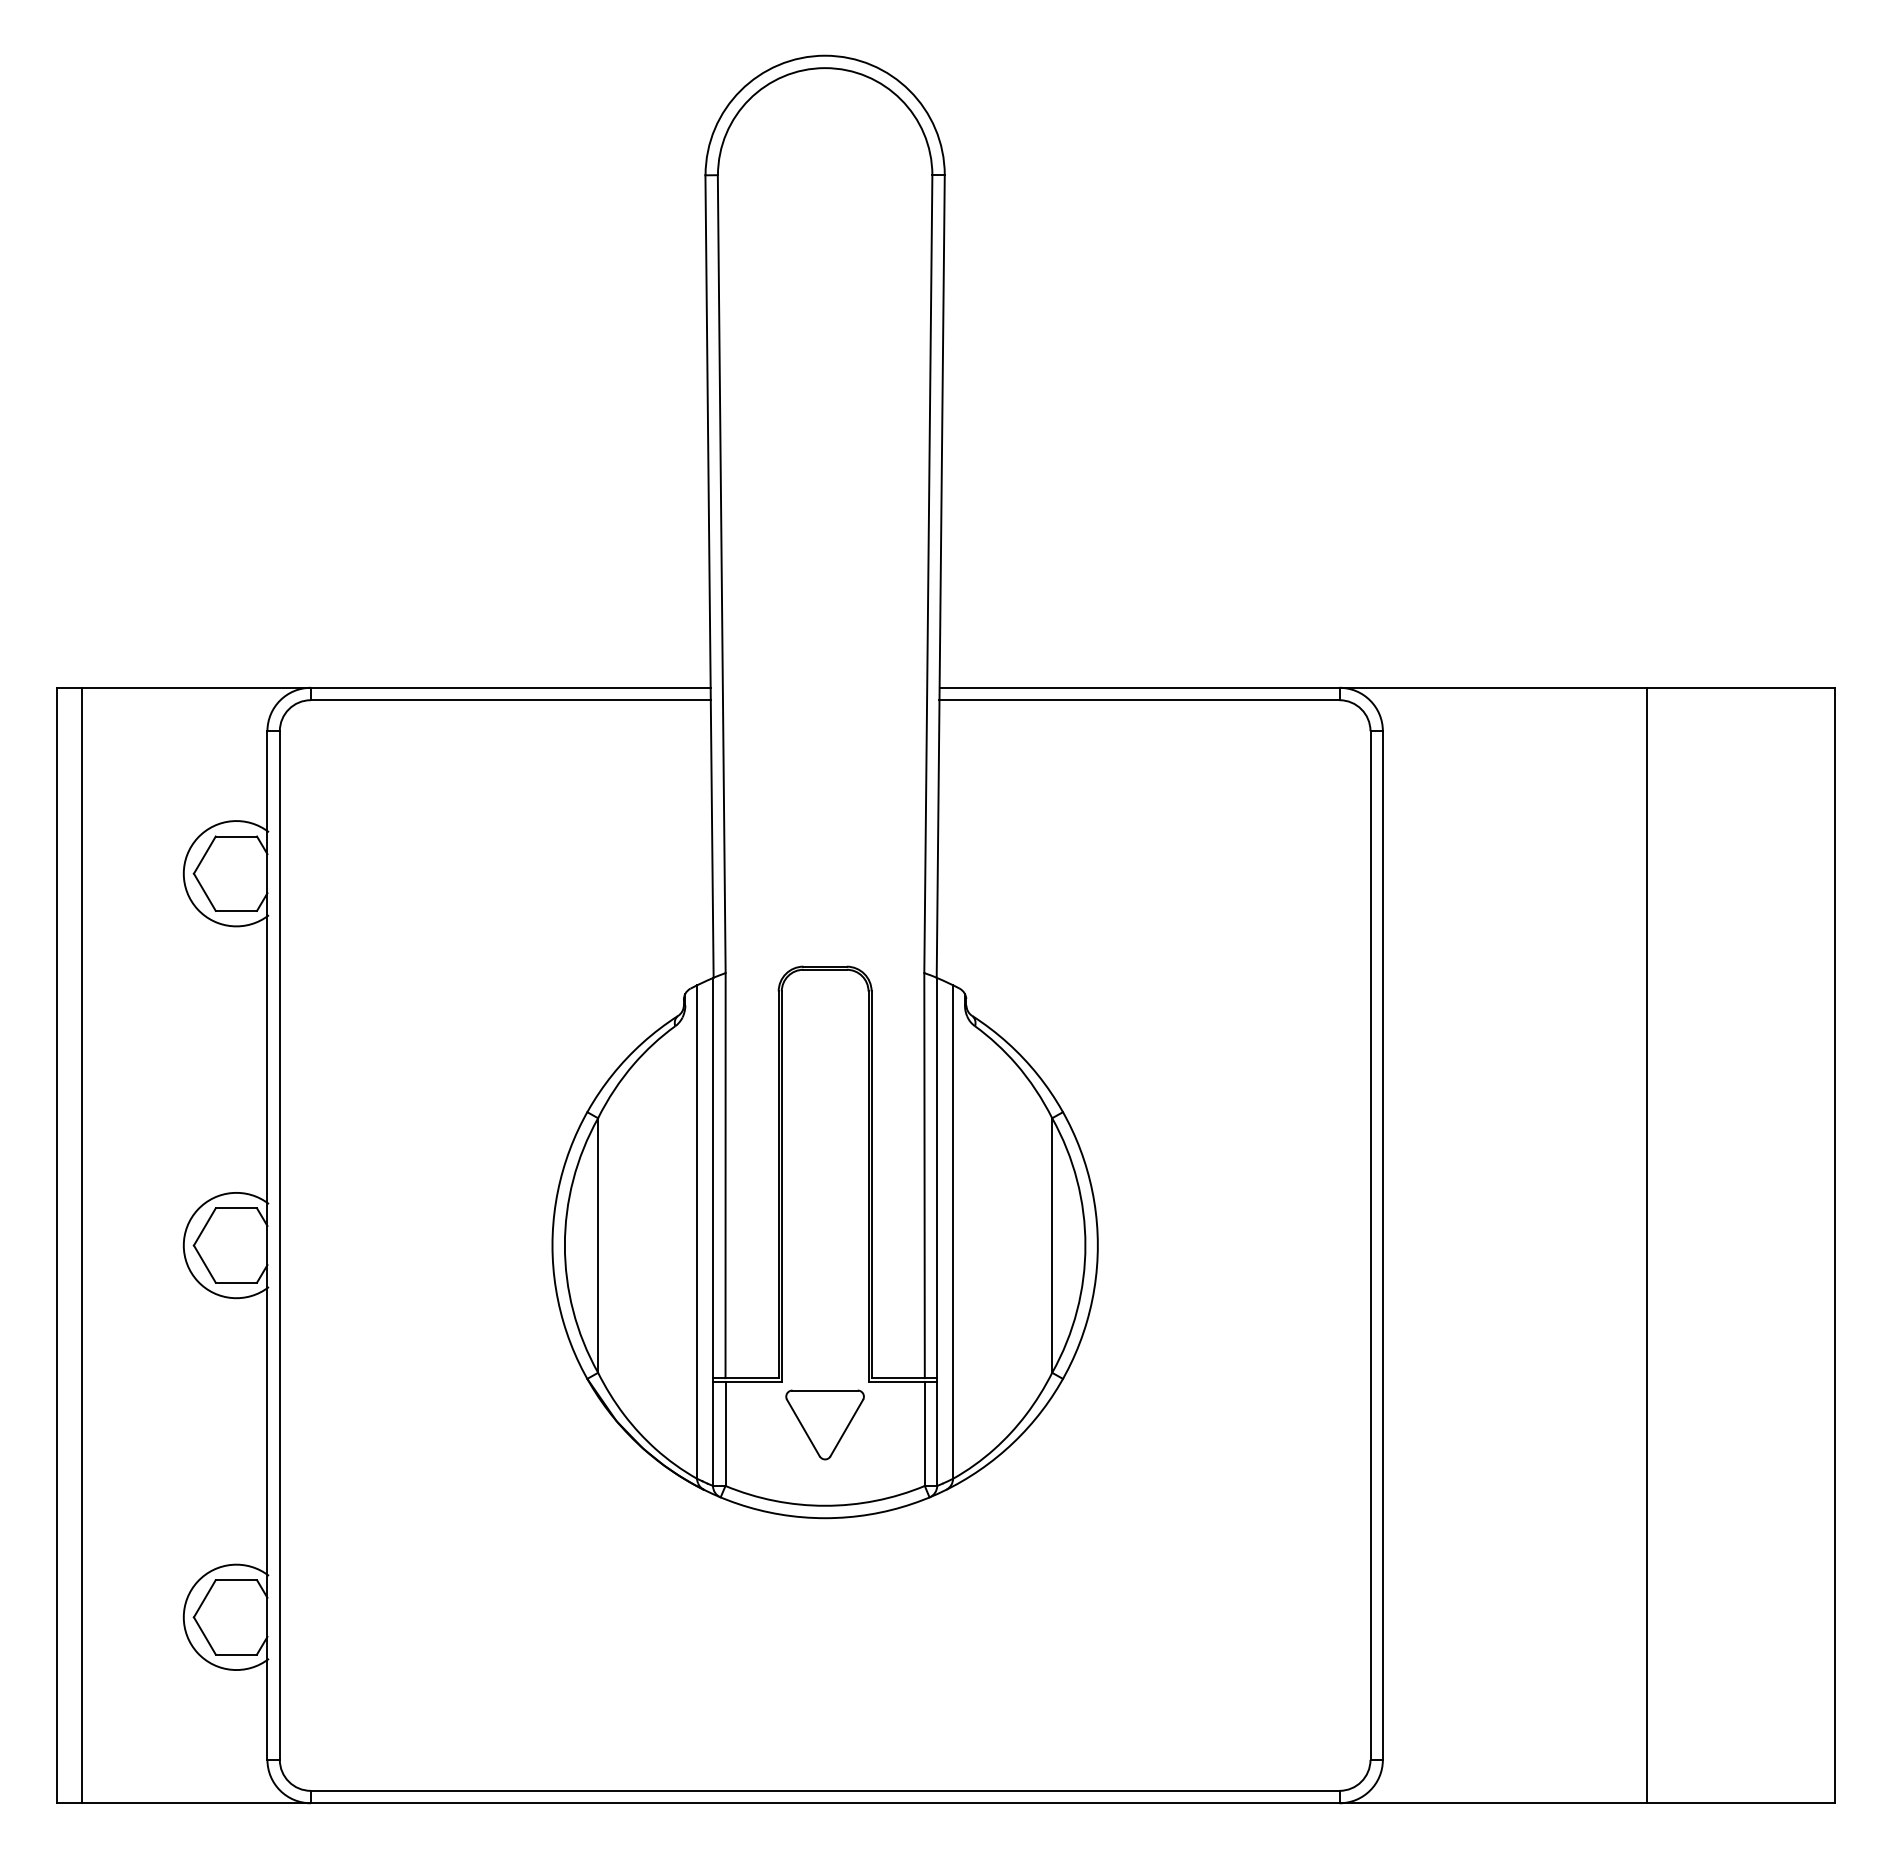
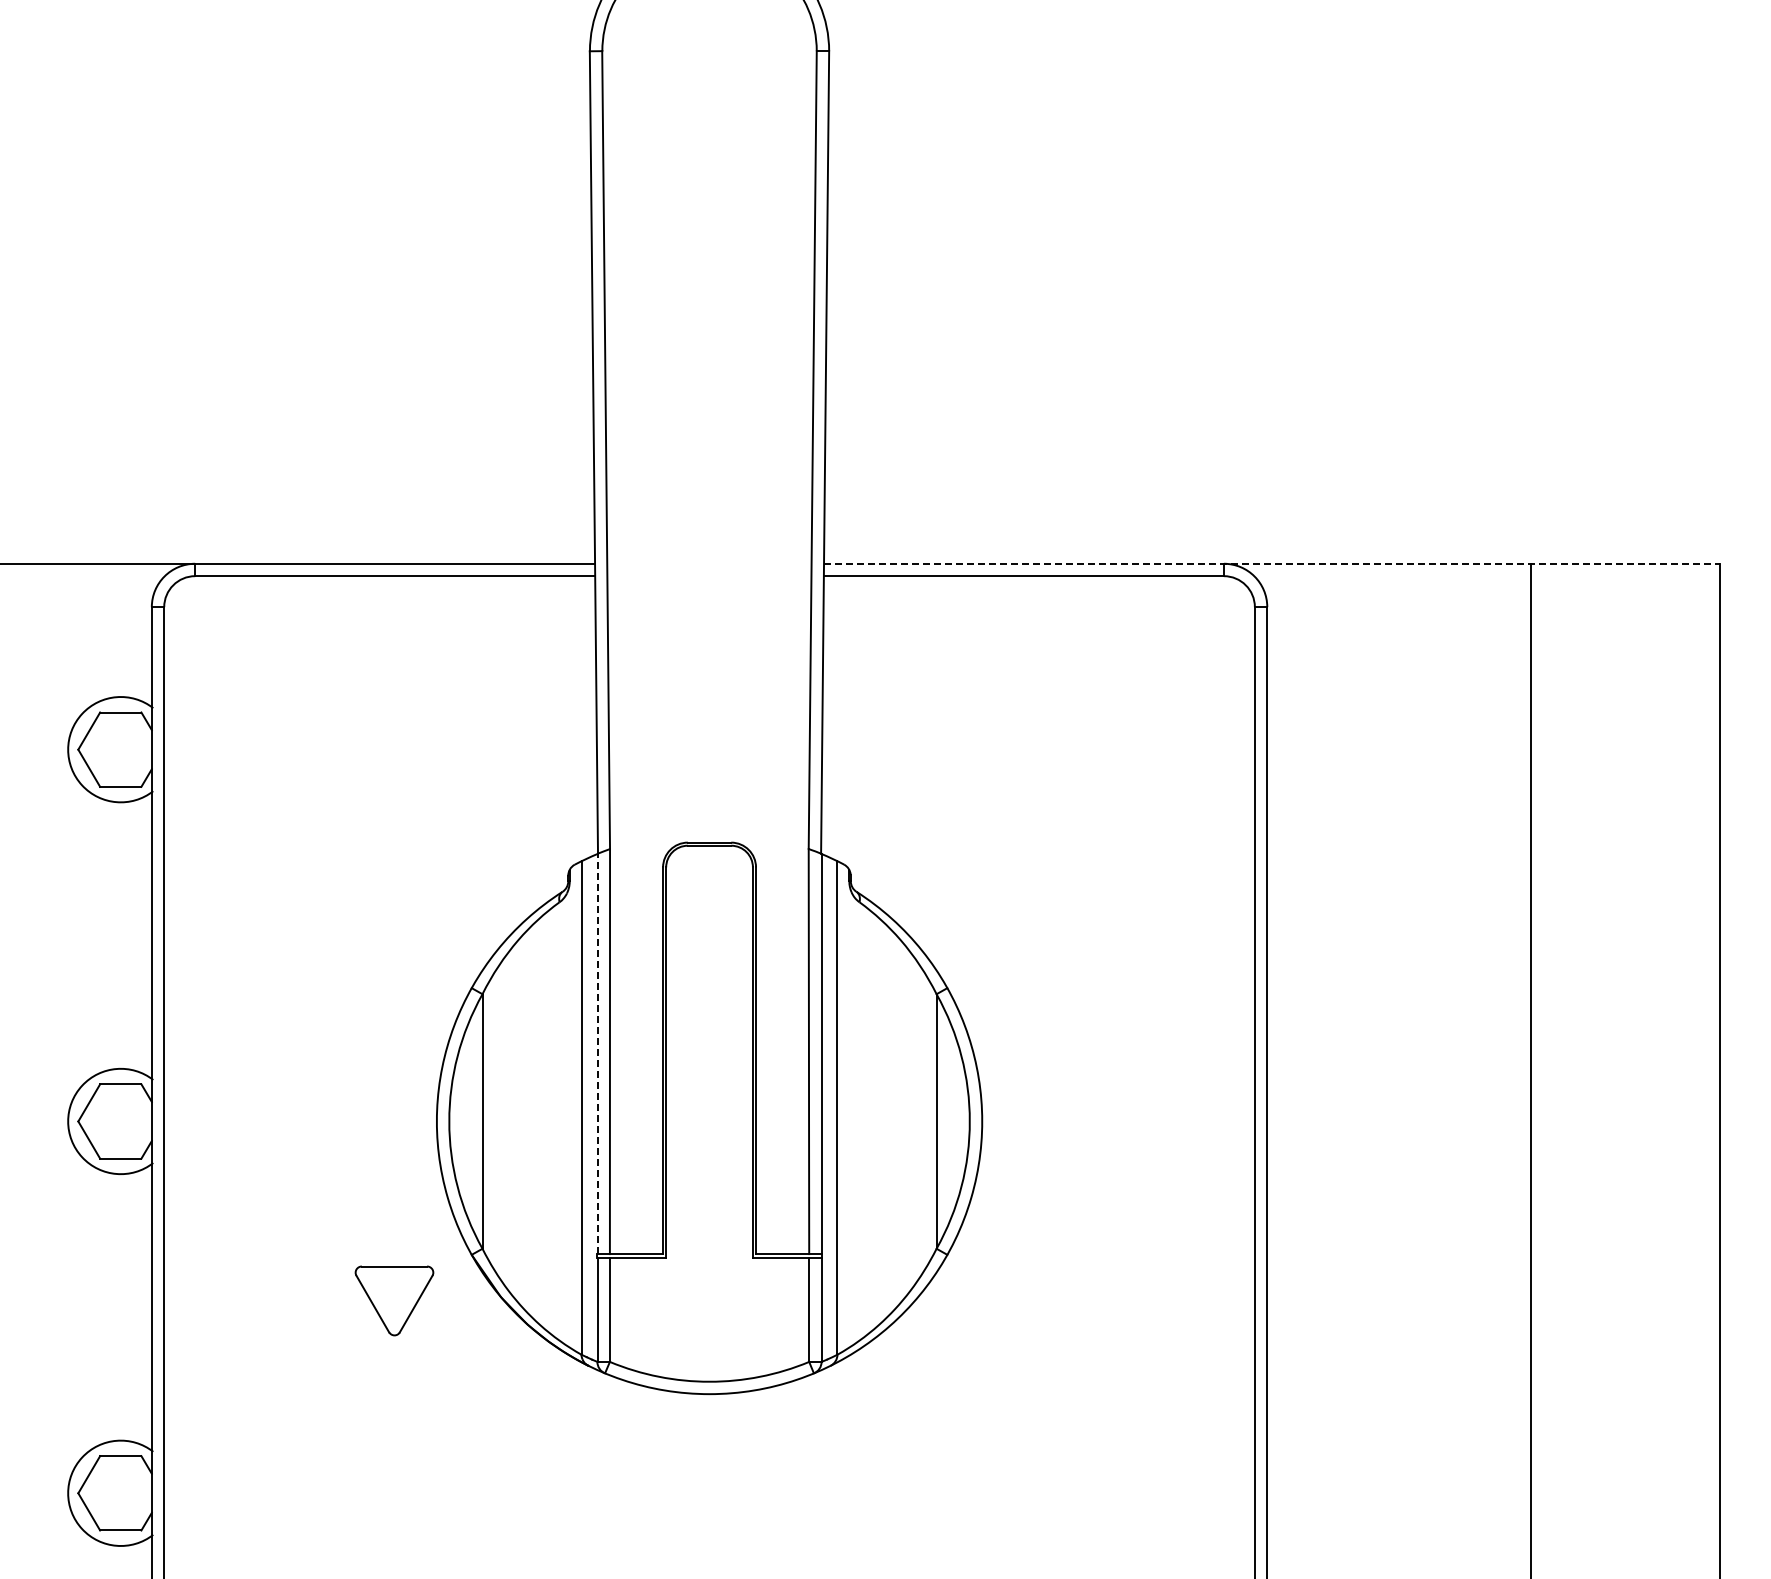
line: (1387, 687) -> (1271, 563), solid -> dashed
line: (713, 1177) -> (597, 1053), solid -> dashed
part: (824, 1424) -> (393, 1300), moved

